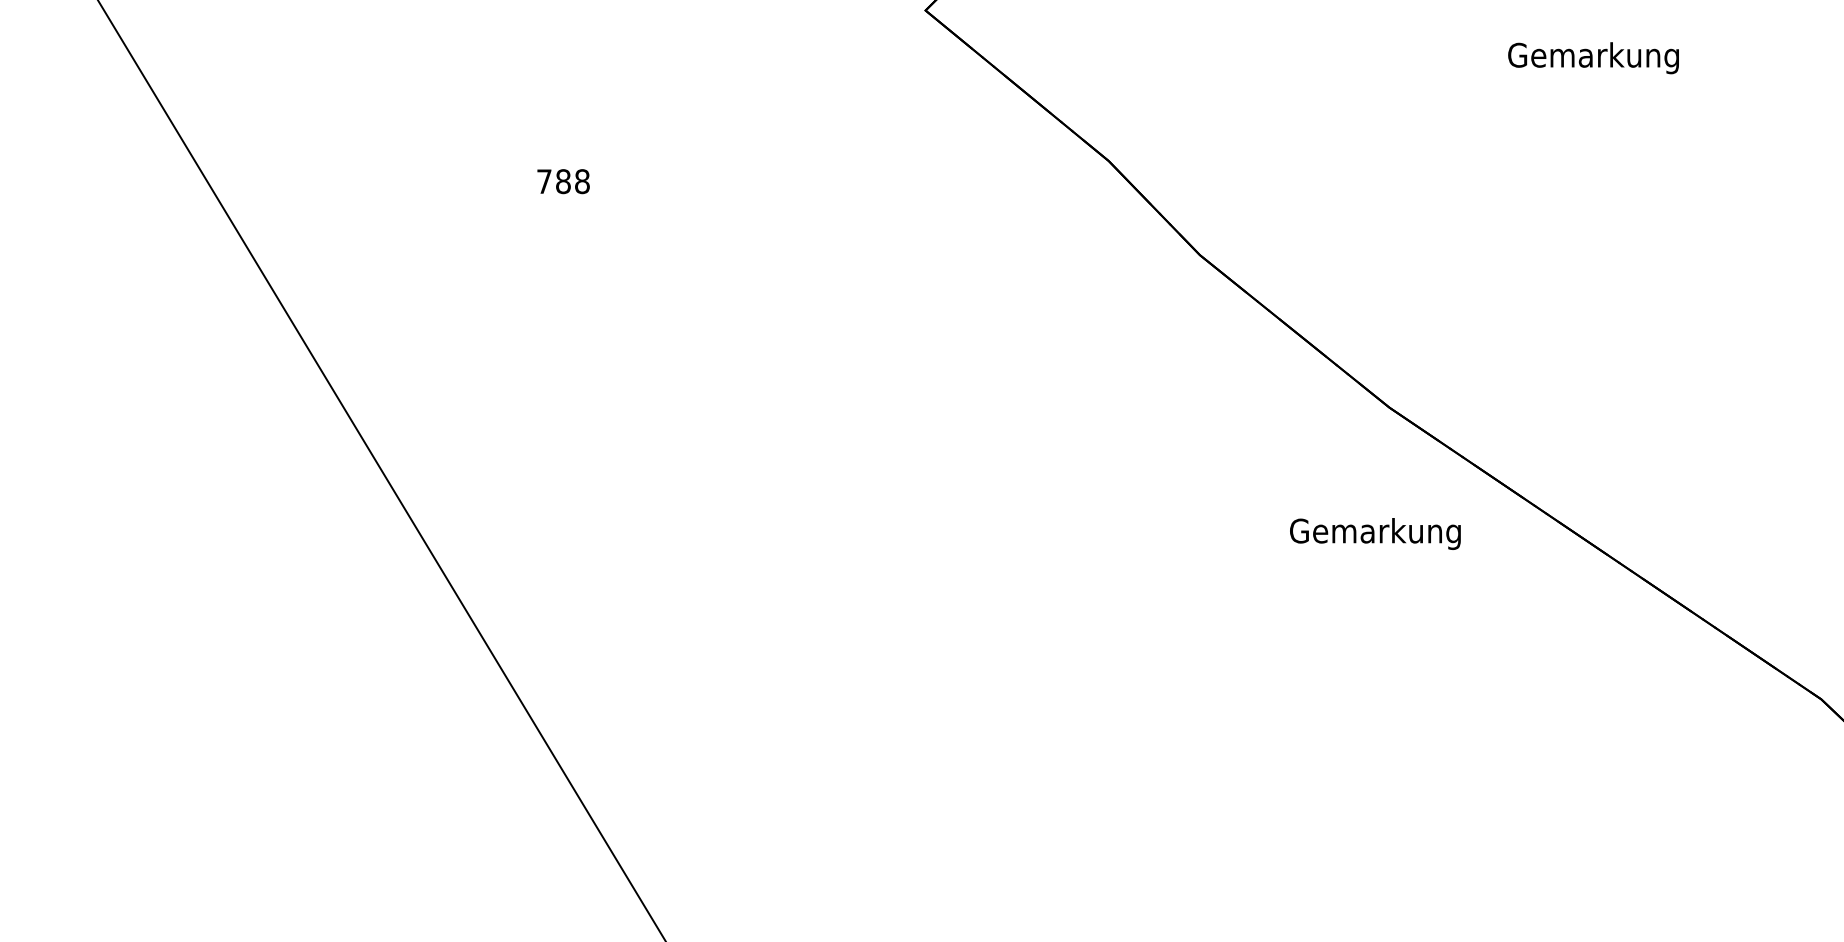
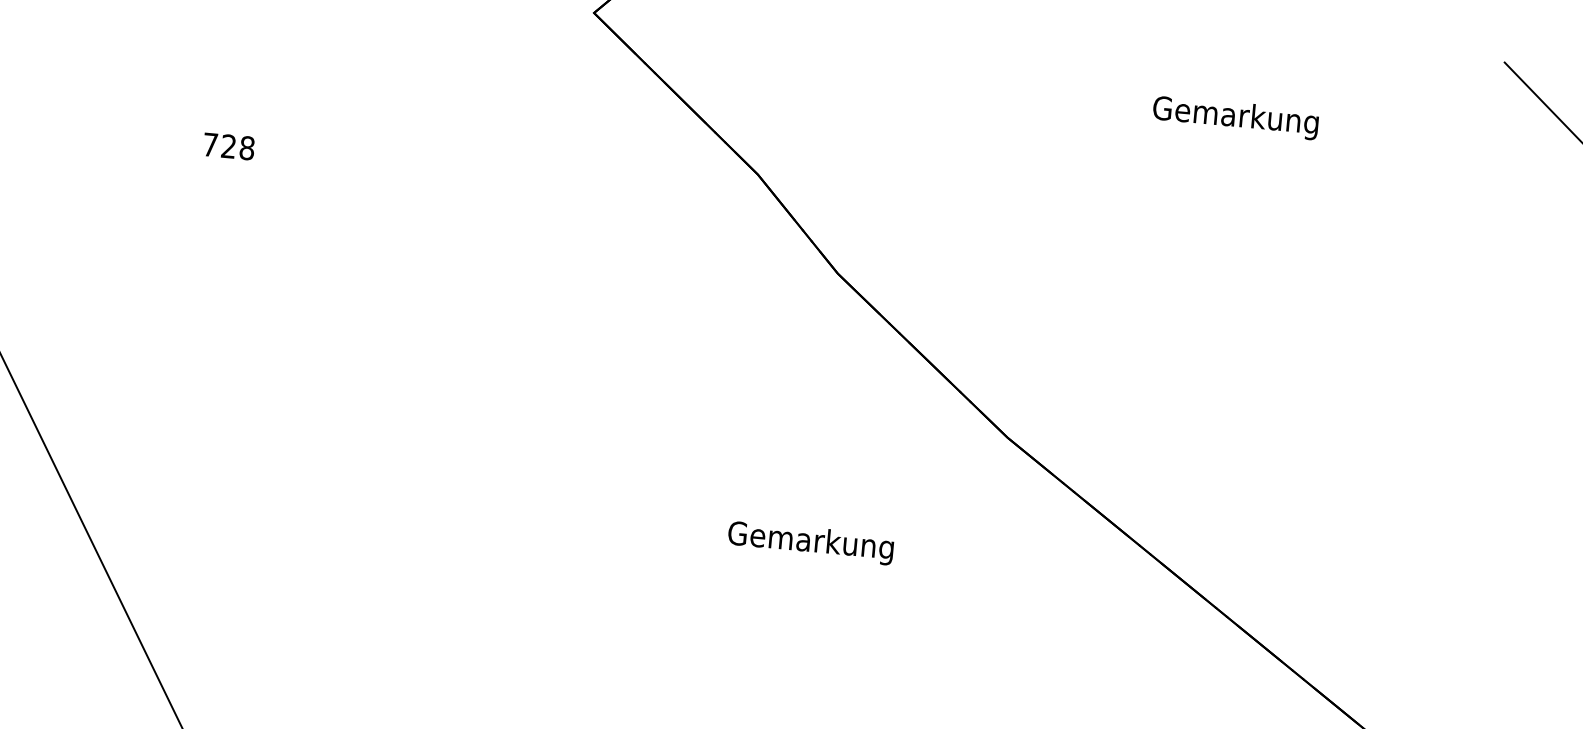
text: (563, 181) -> (228, 146), 788 -> 728
text: (1375, 533) -> (810, 542), moved

